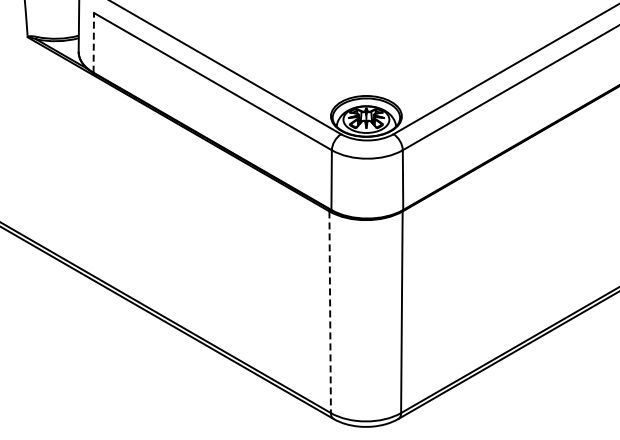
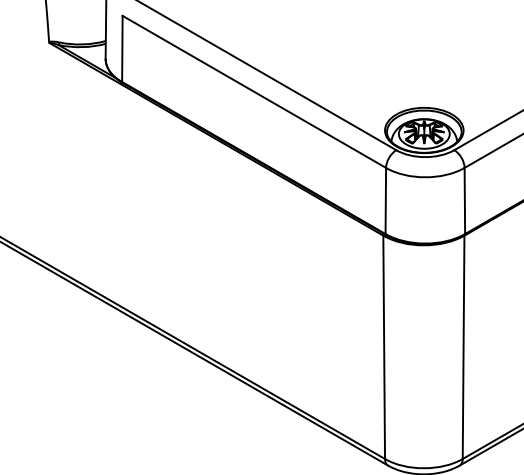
line: (93, 42) -> (122, 48), dashed -> solid
line: (330, 312) -> (384, 347), dashed -> solid

